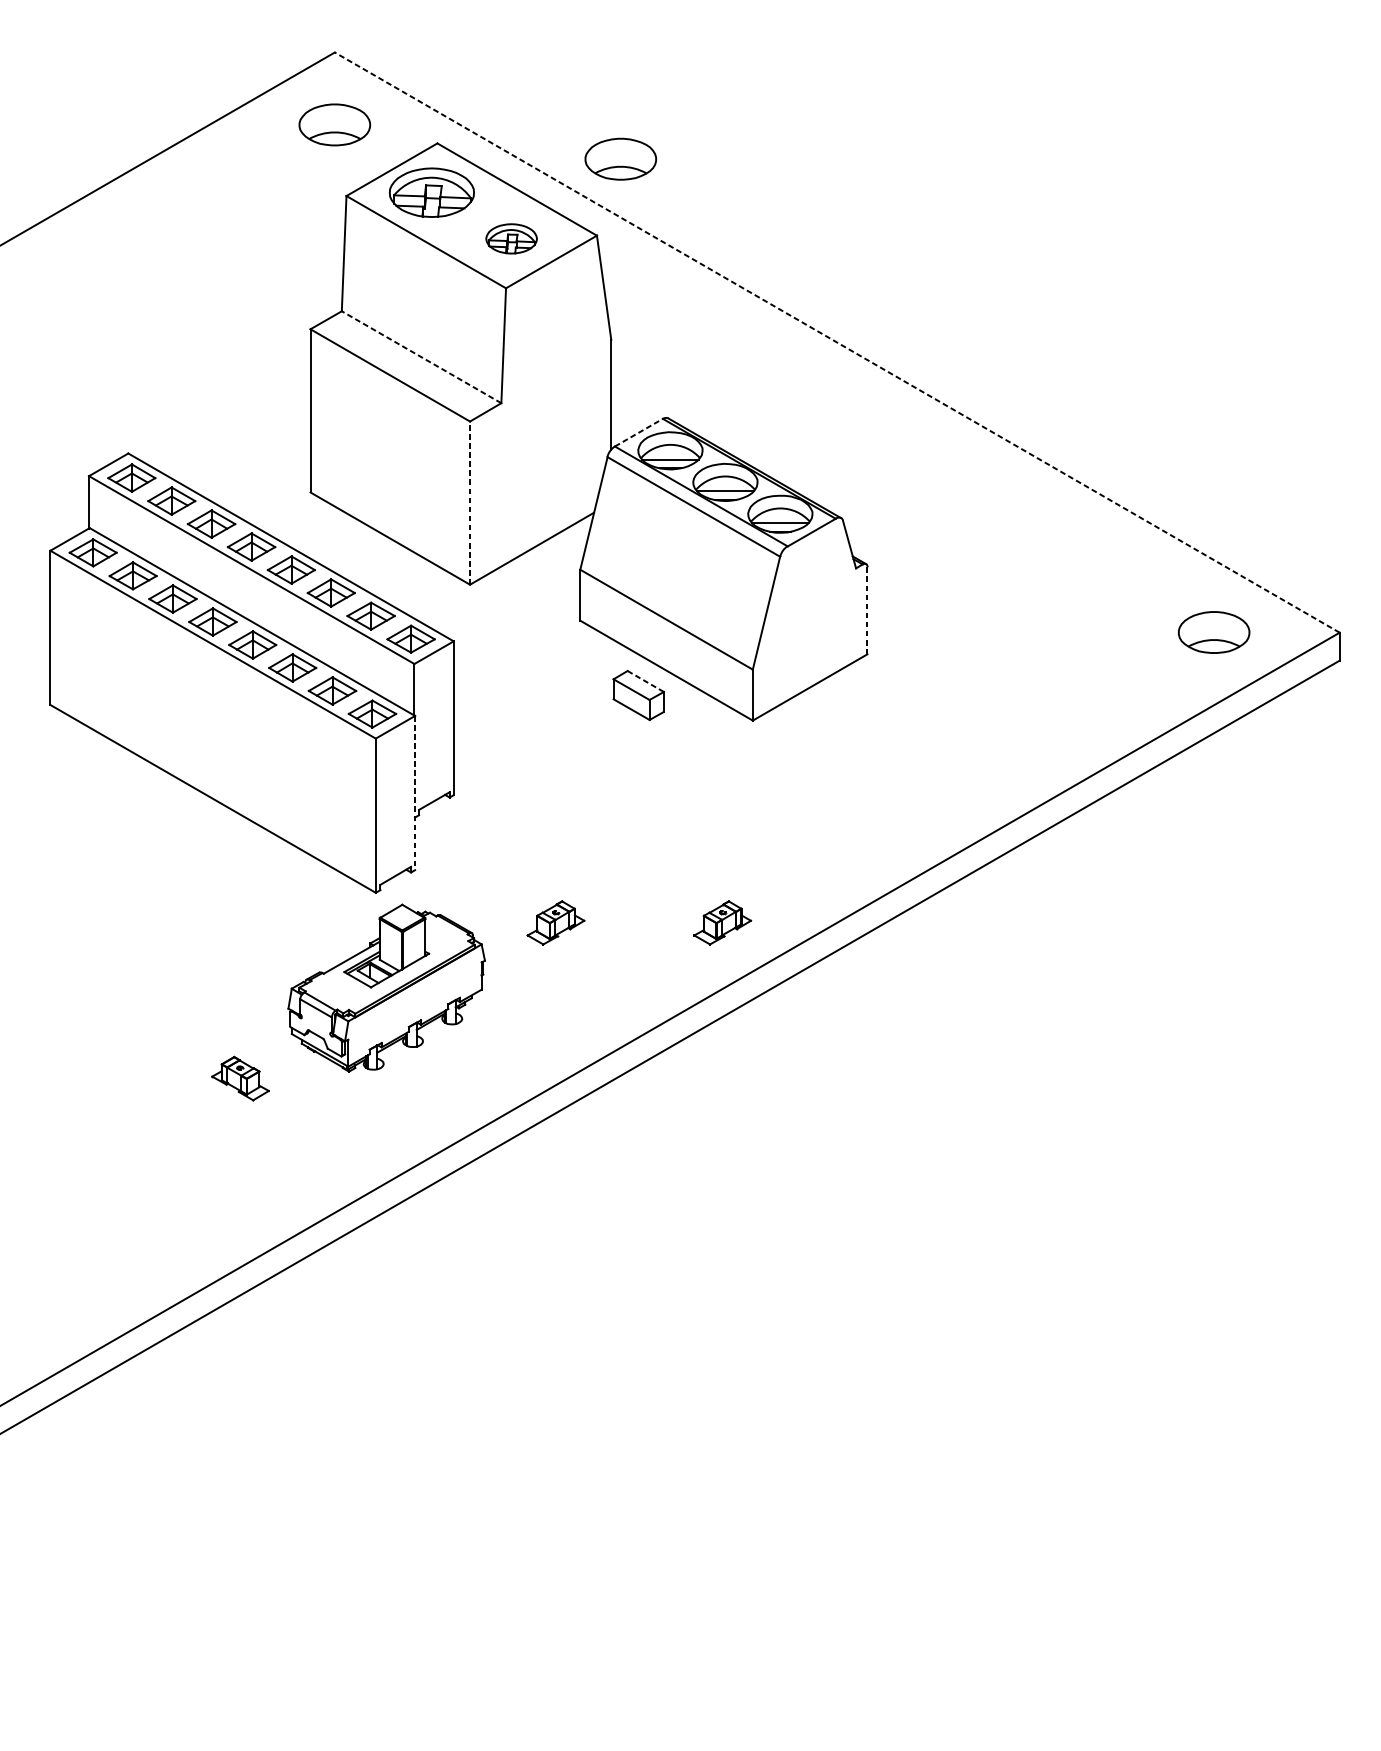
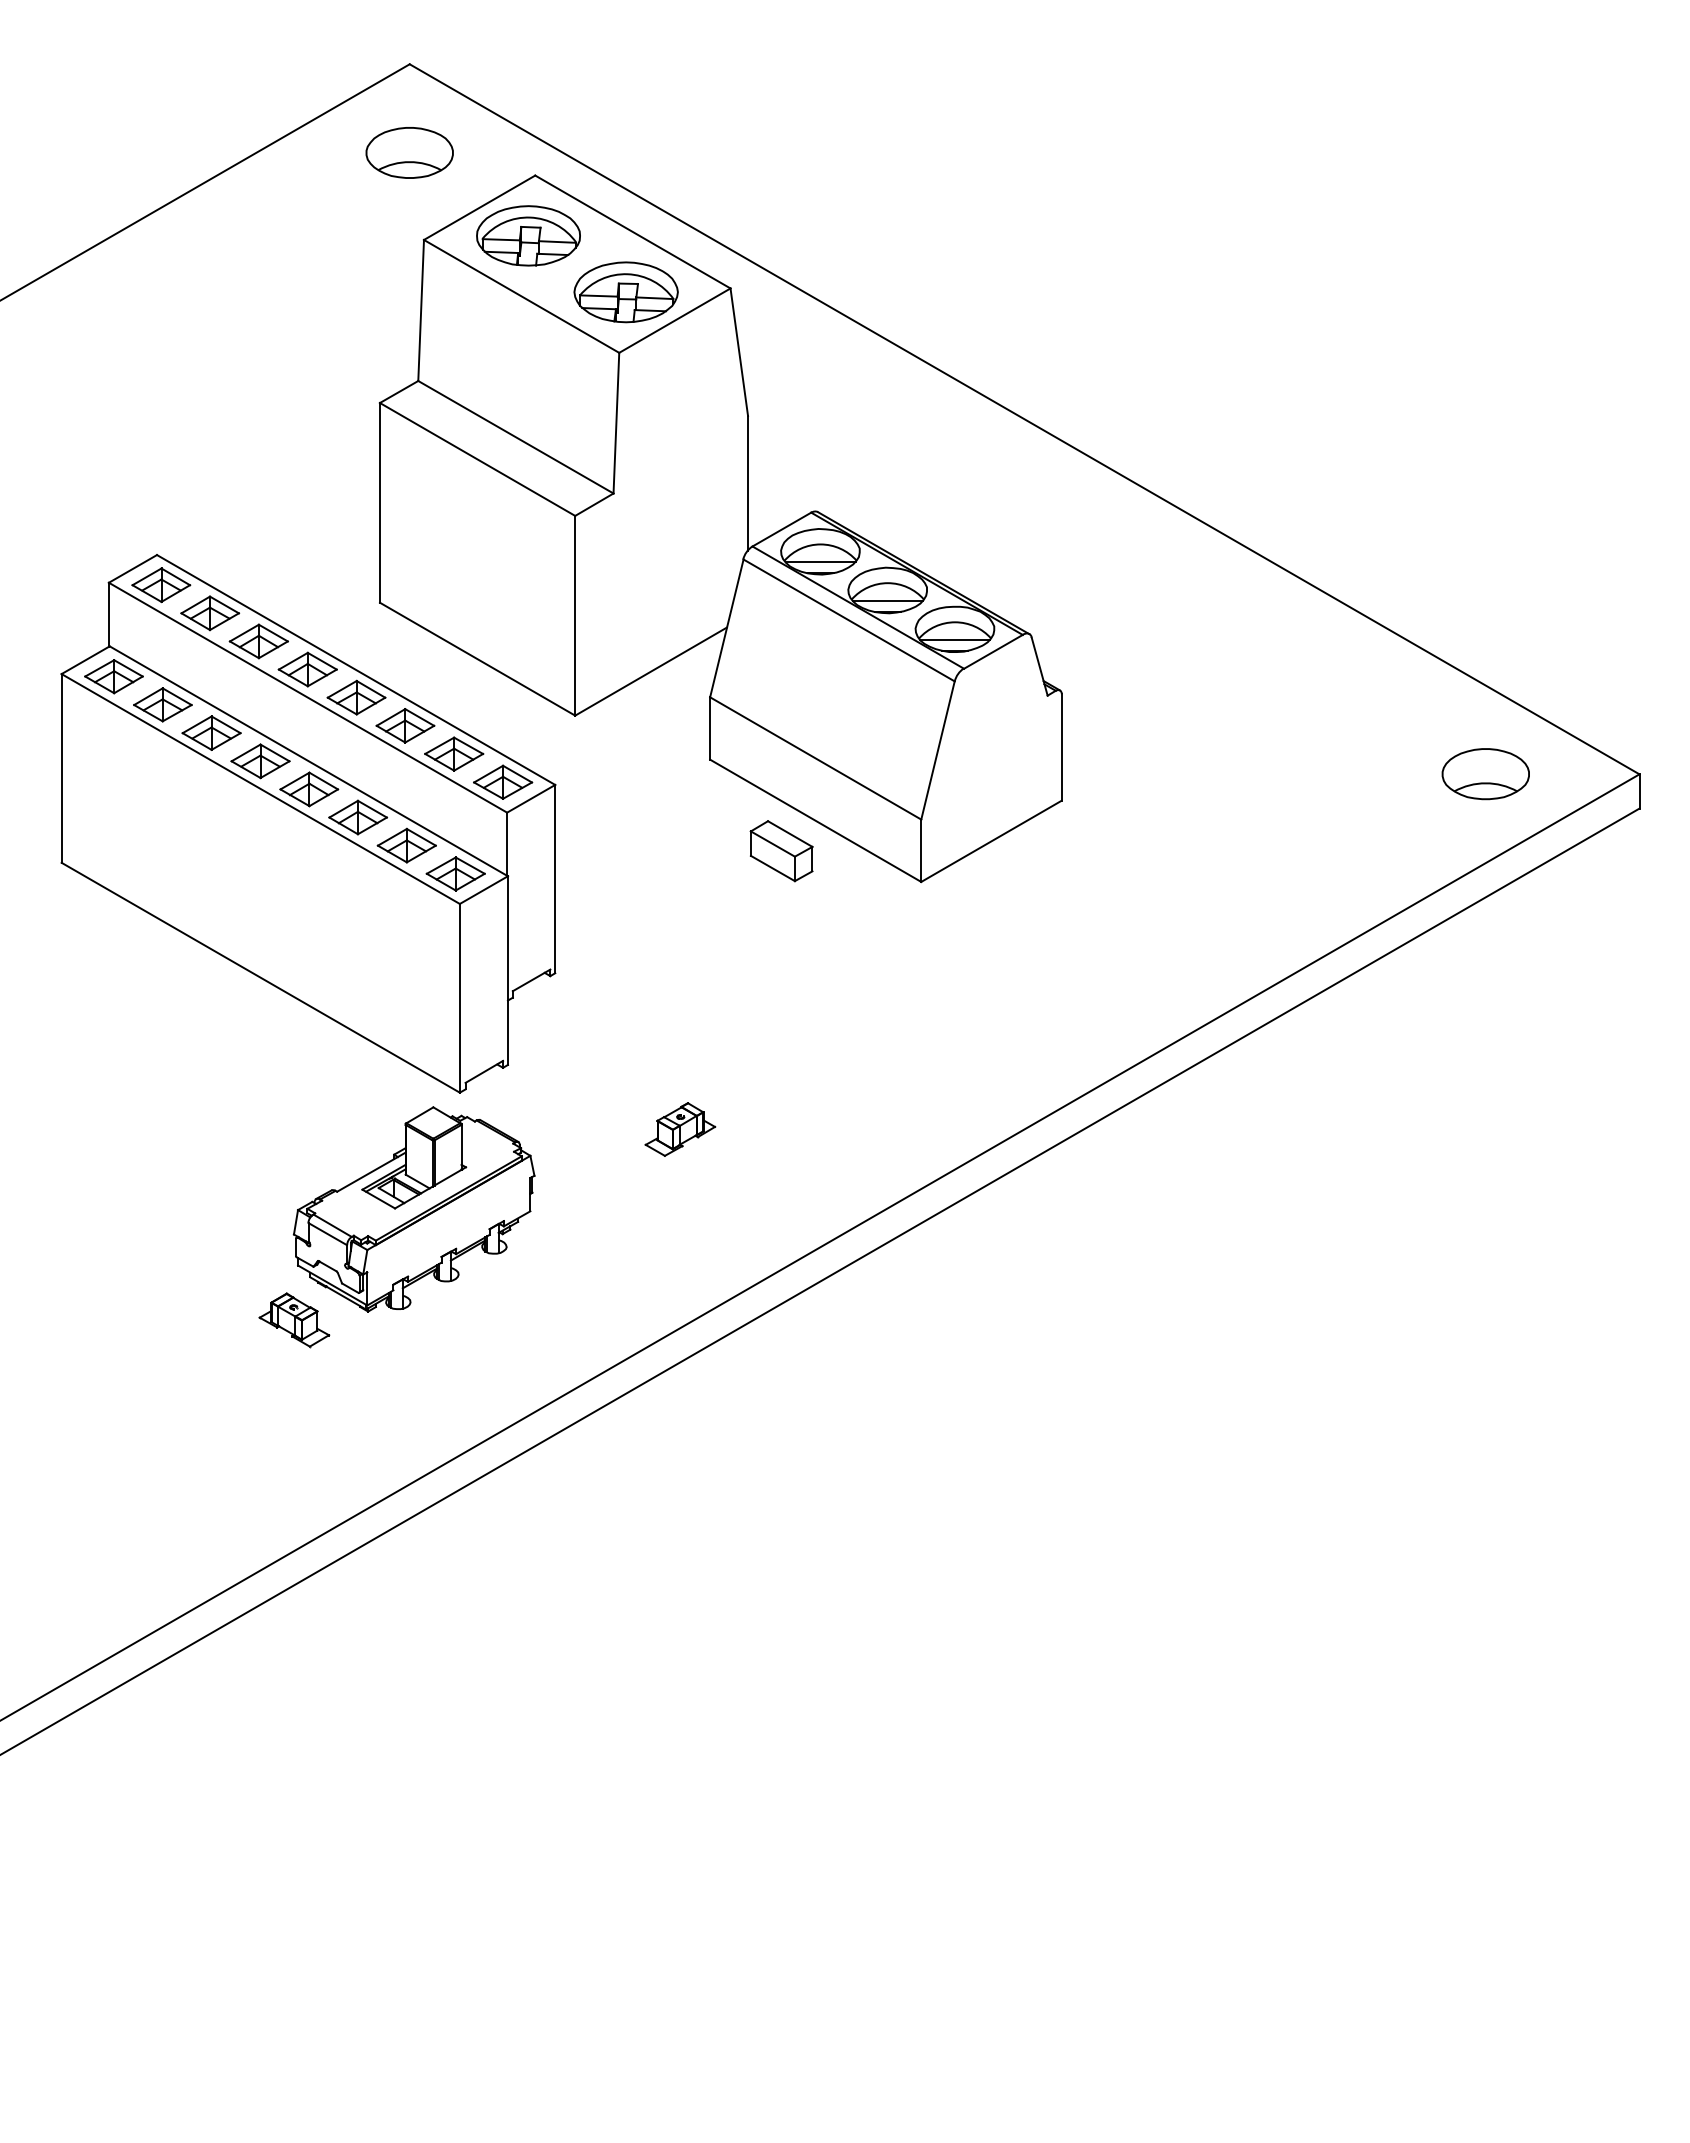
part: (620, 158) -> (759, 194), removed
part: (511, 238) -> (625, 292), size x1.67
line: (837, 342) -> (1024, 419), dashed -> solid
line: (421, 357) -> (515, 437), dashed -> solid
line: (638, 432) -> (781, 529), dashed -> solid
line: (470, 502) -> (575, 615), dashed -> solid
line: (867, 611) -> (1061, 748), dashed -> solid
line: (645, 681) -> (790, 834), dashed -> solid
line: (414, 793) -> (507, 971), dashed -> solid
part: (722, 922) -> (884, 1129), removed
part: (386, 988) -> (413, 1209), moved

